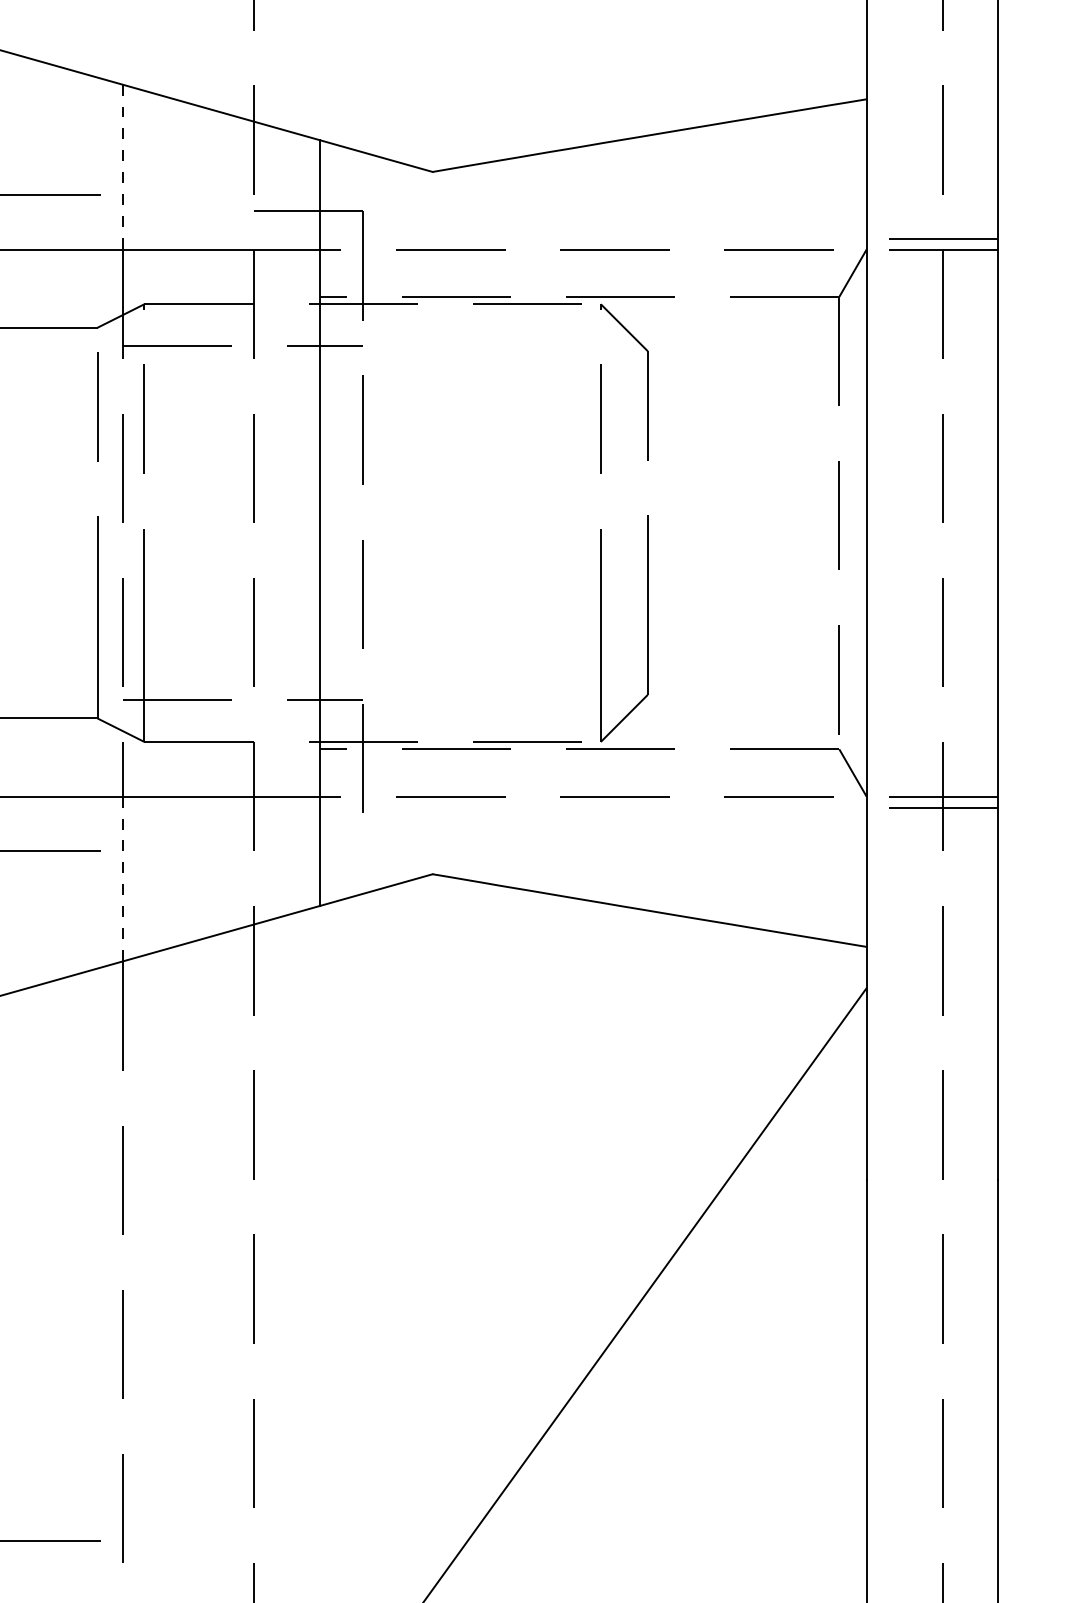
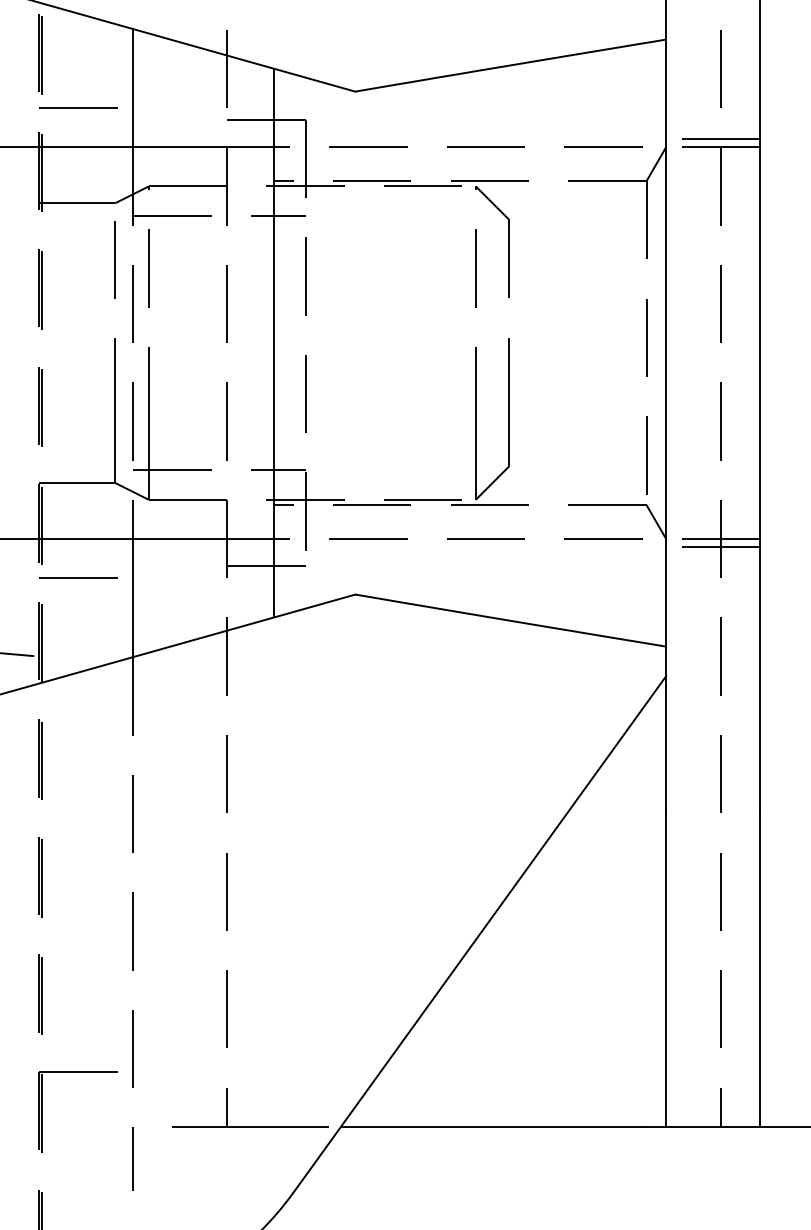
line: (122, 167) -> (133, 88), dashed -> solid
line: (308, 835) -> (266, 566), added
line: (122, 879) -> (133, 598), dashed -> solid

